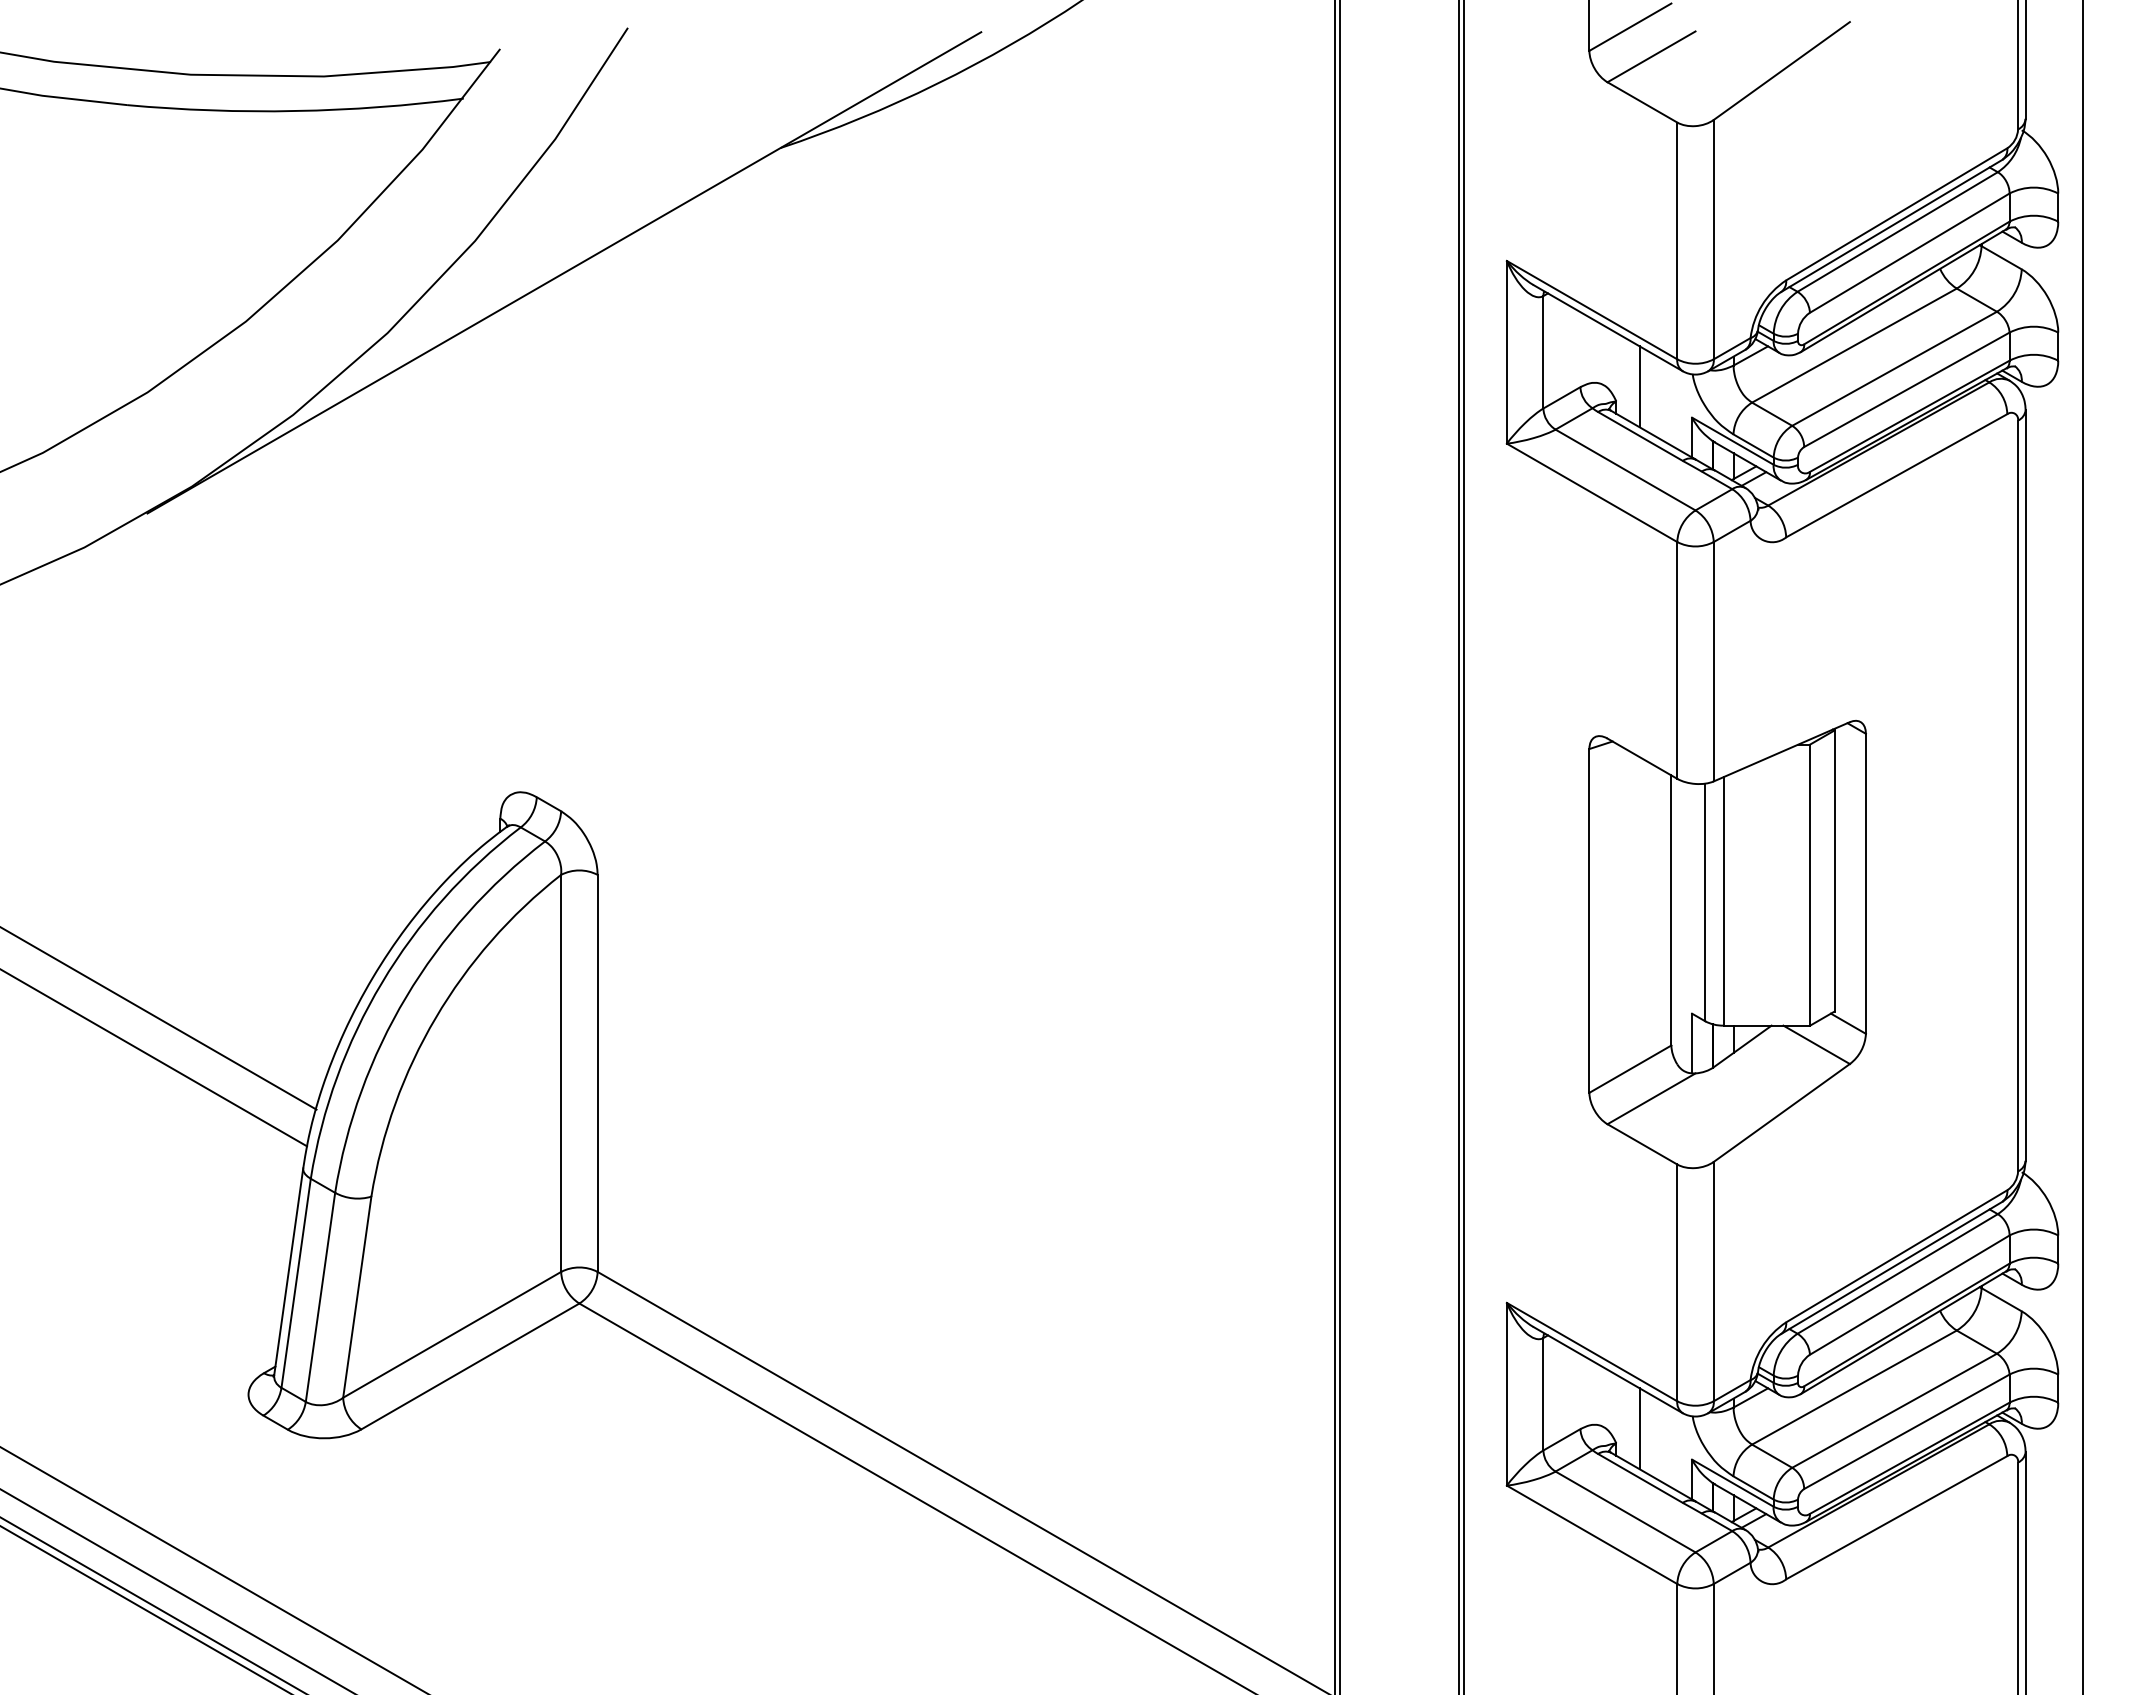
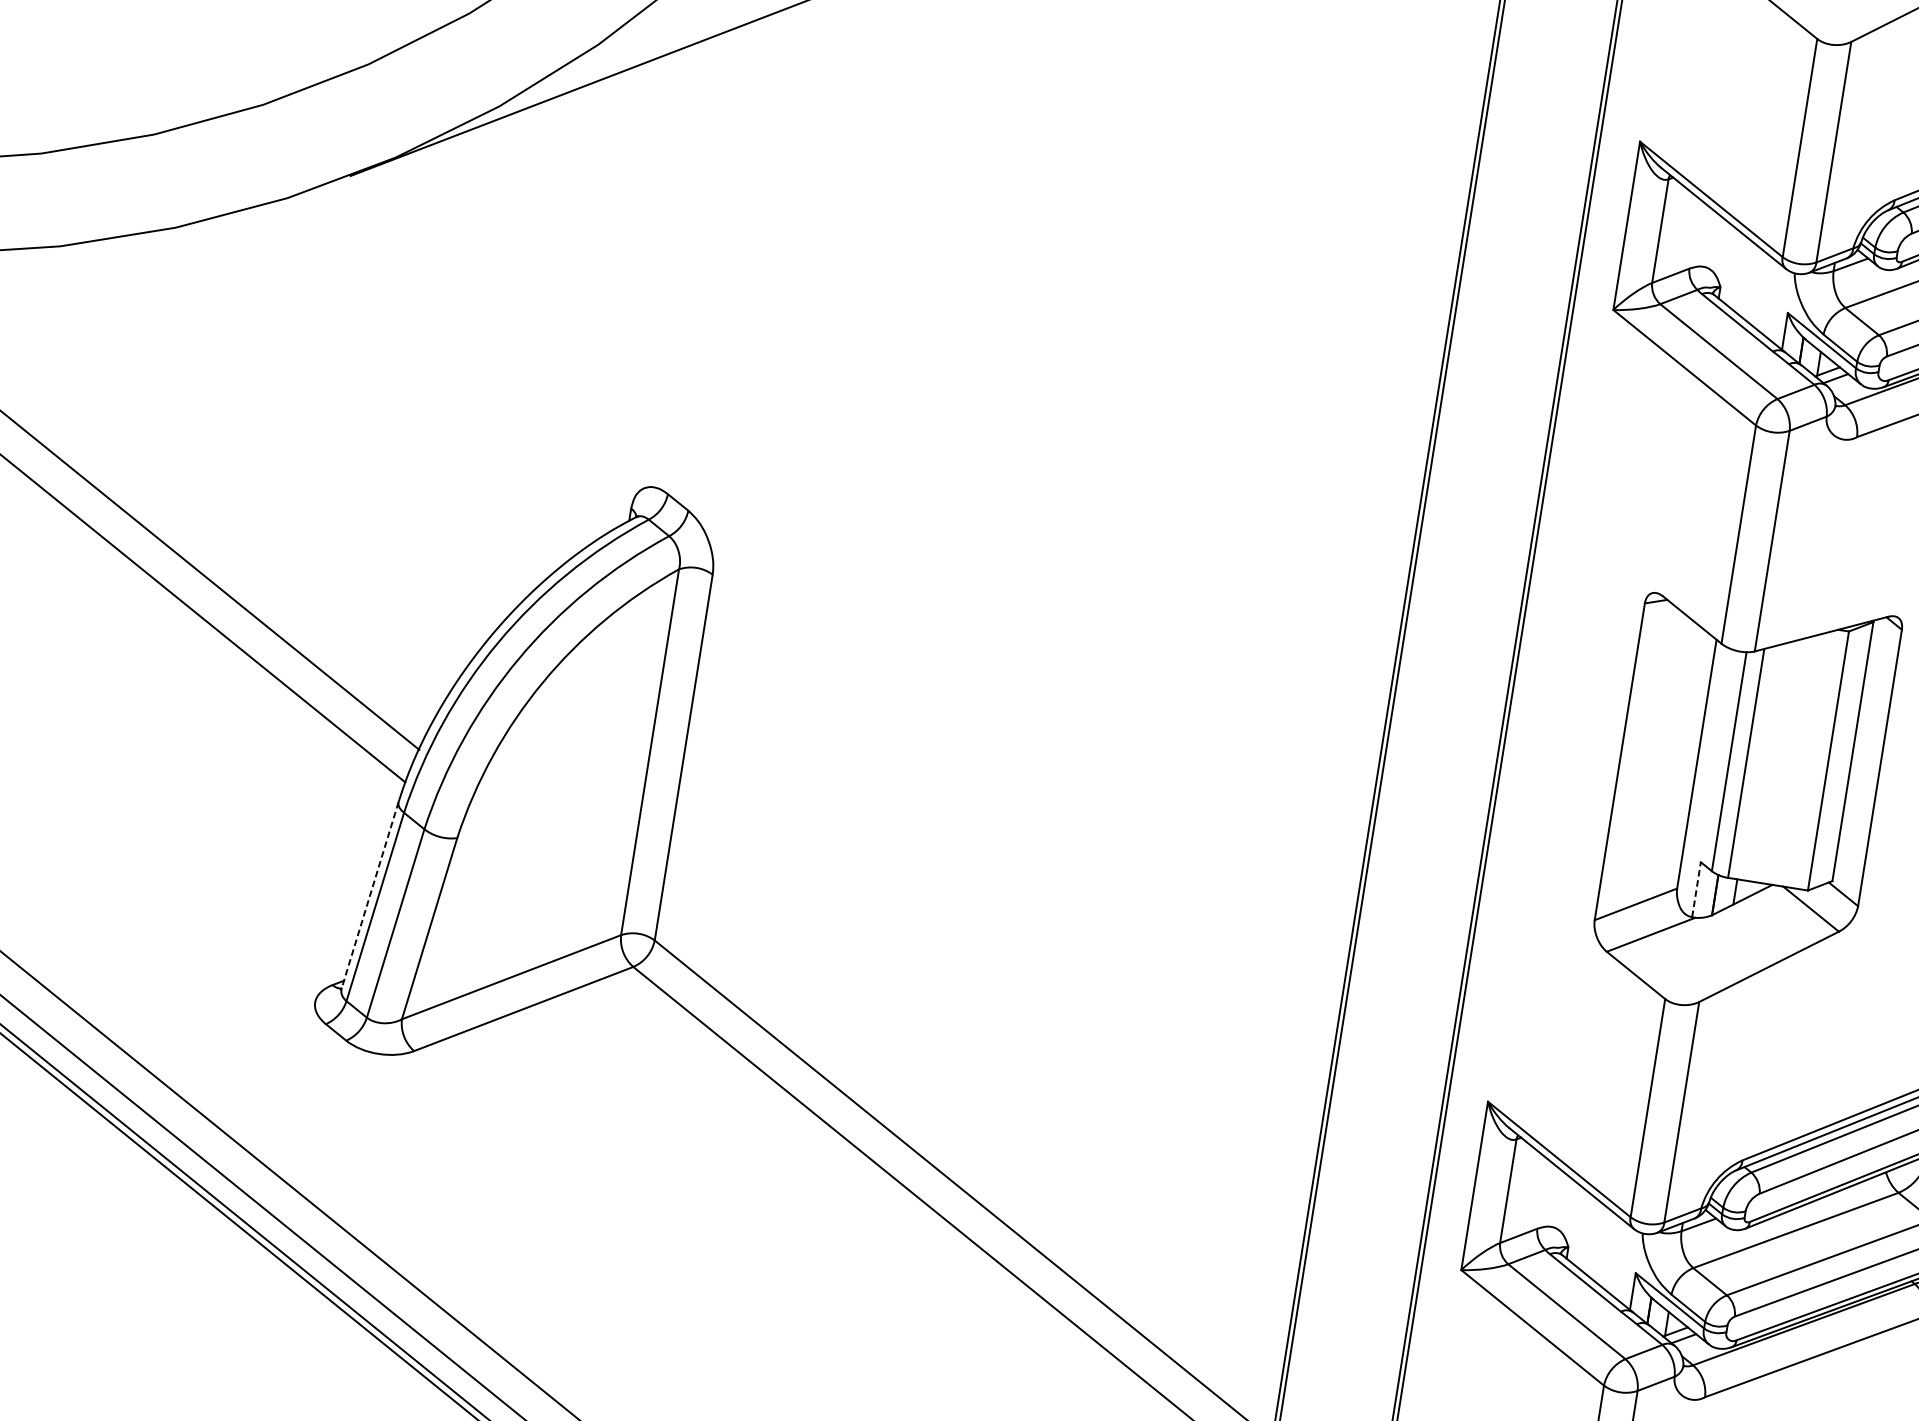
line: (1639, 386) -> (1743, 276), removed
line: (1692, 1043) -> (1696, 889), solid -> dashed
line: (288, 1272) -> (369, 895), solid -> dashed
line: (1639, 1428) -> (1591, 1236), removed

